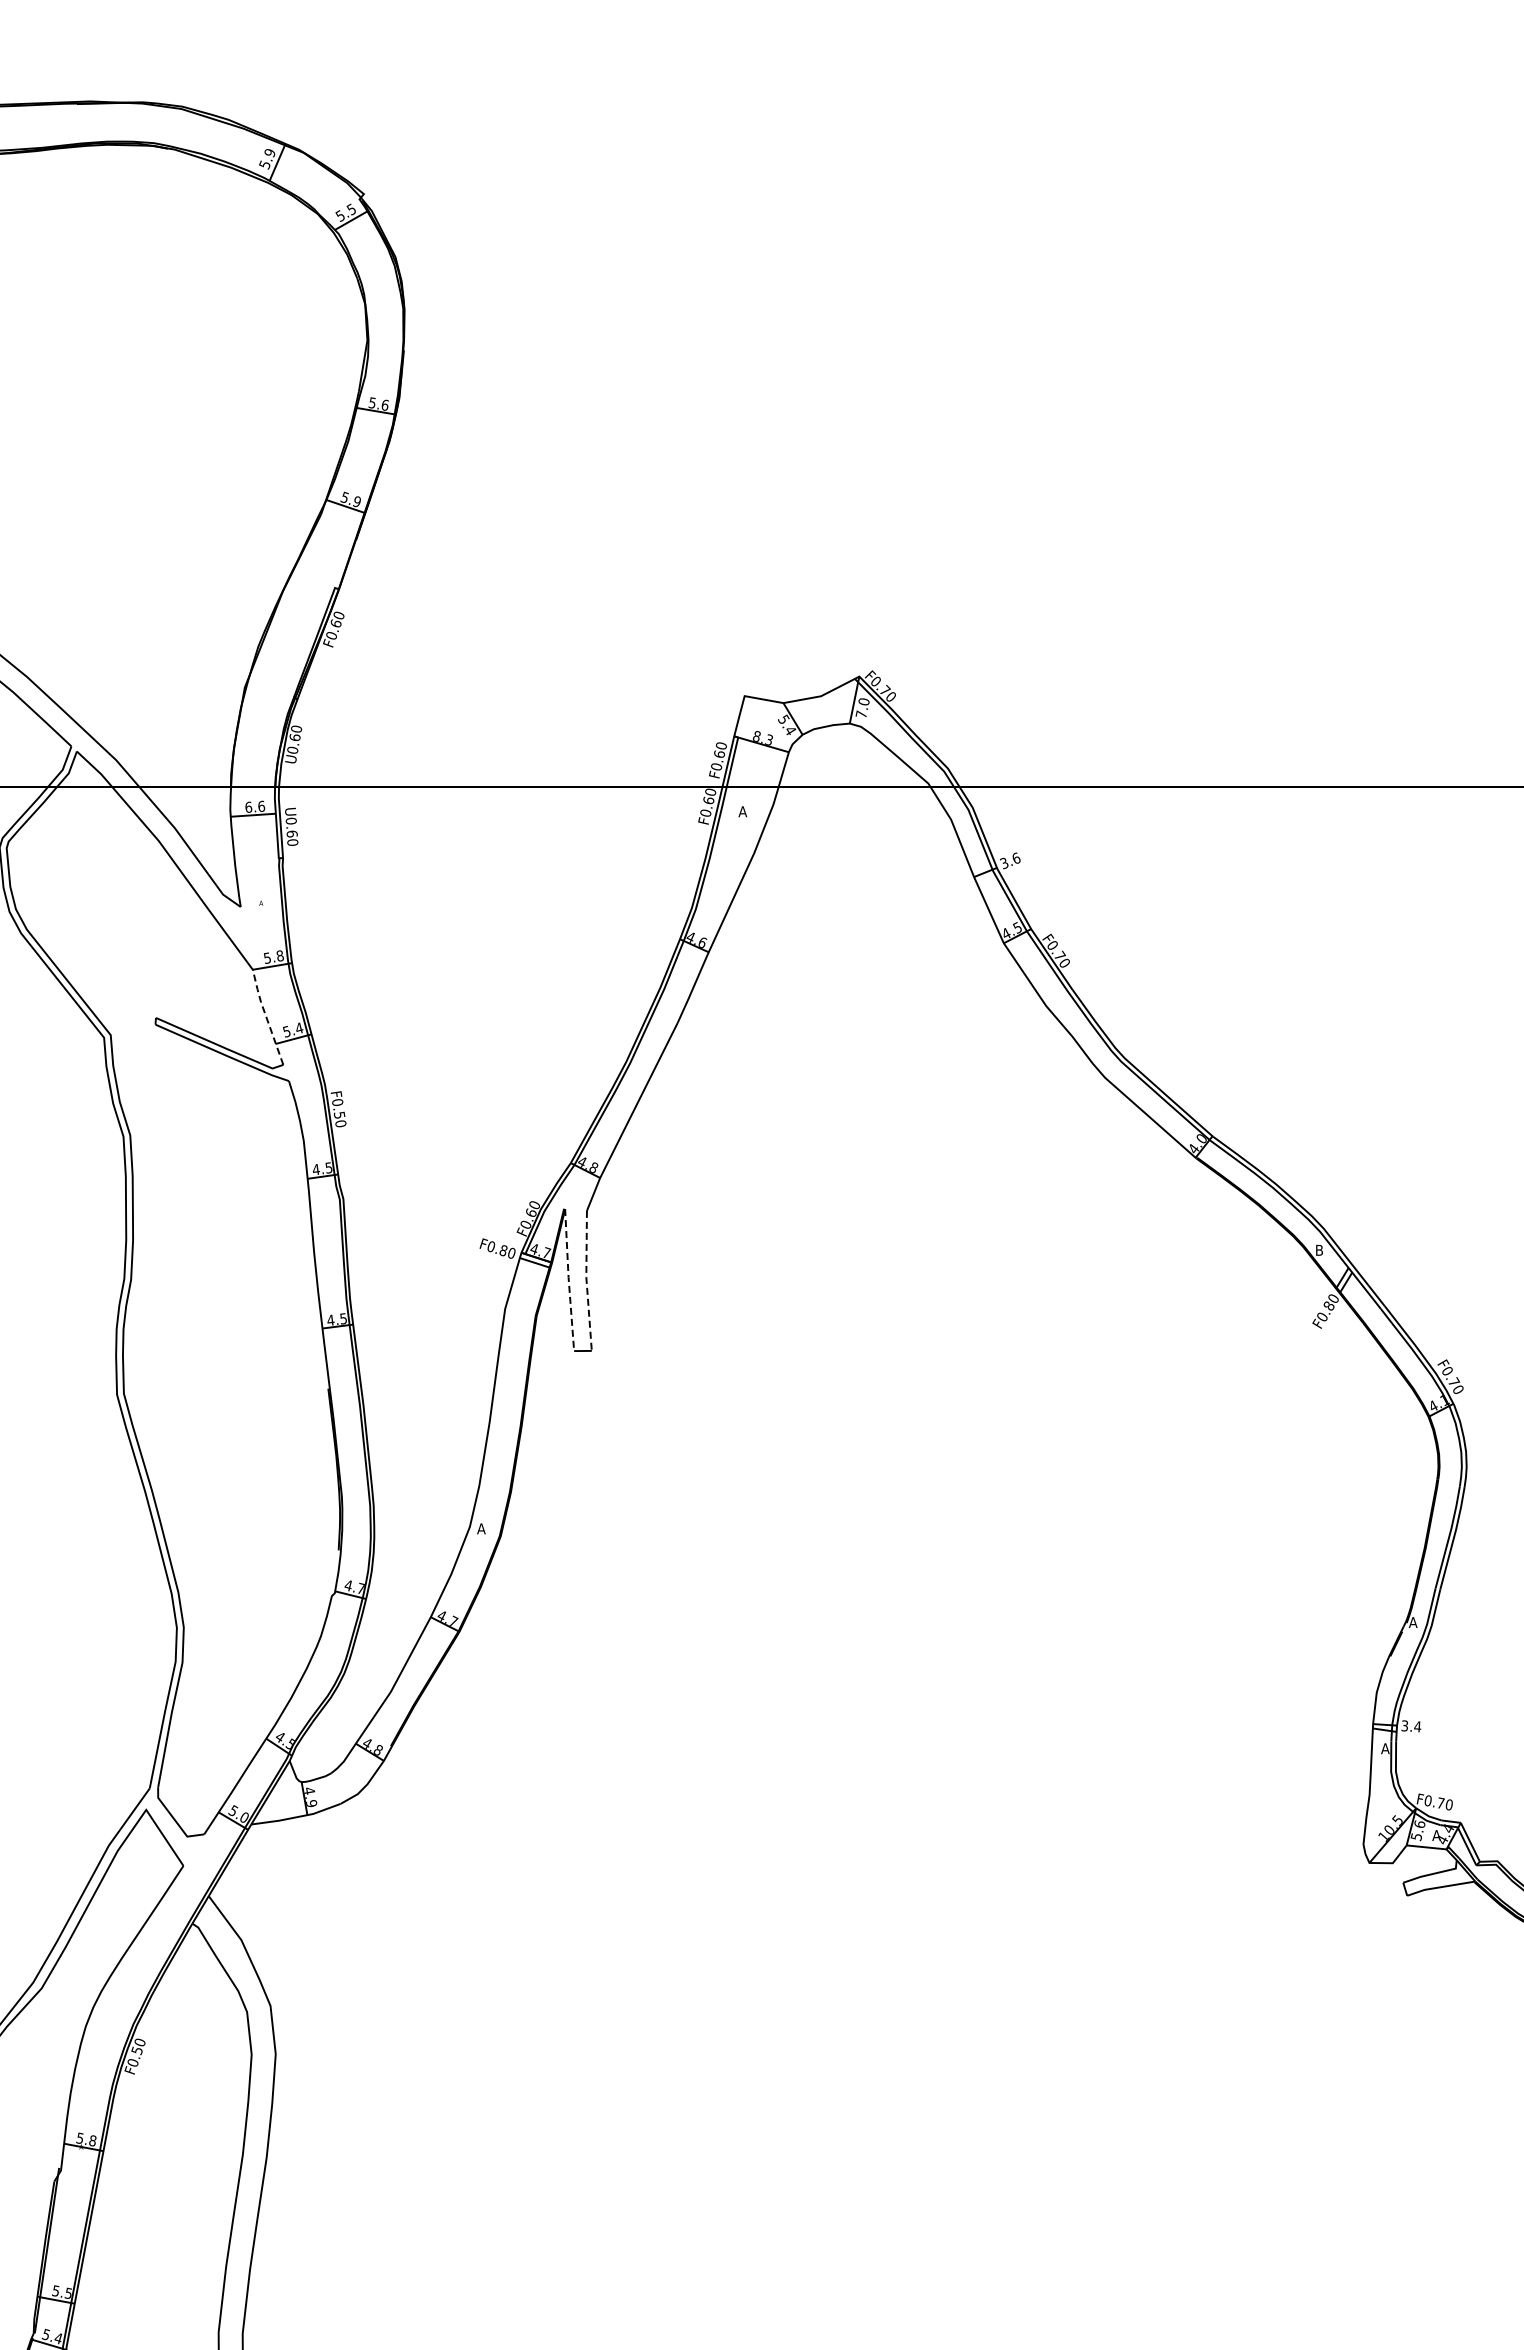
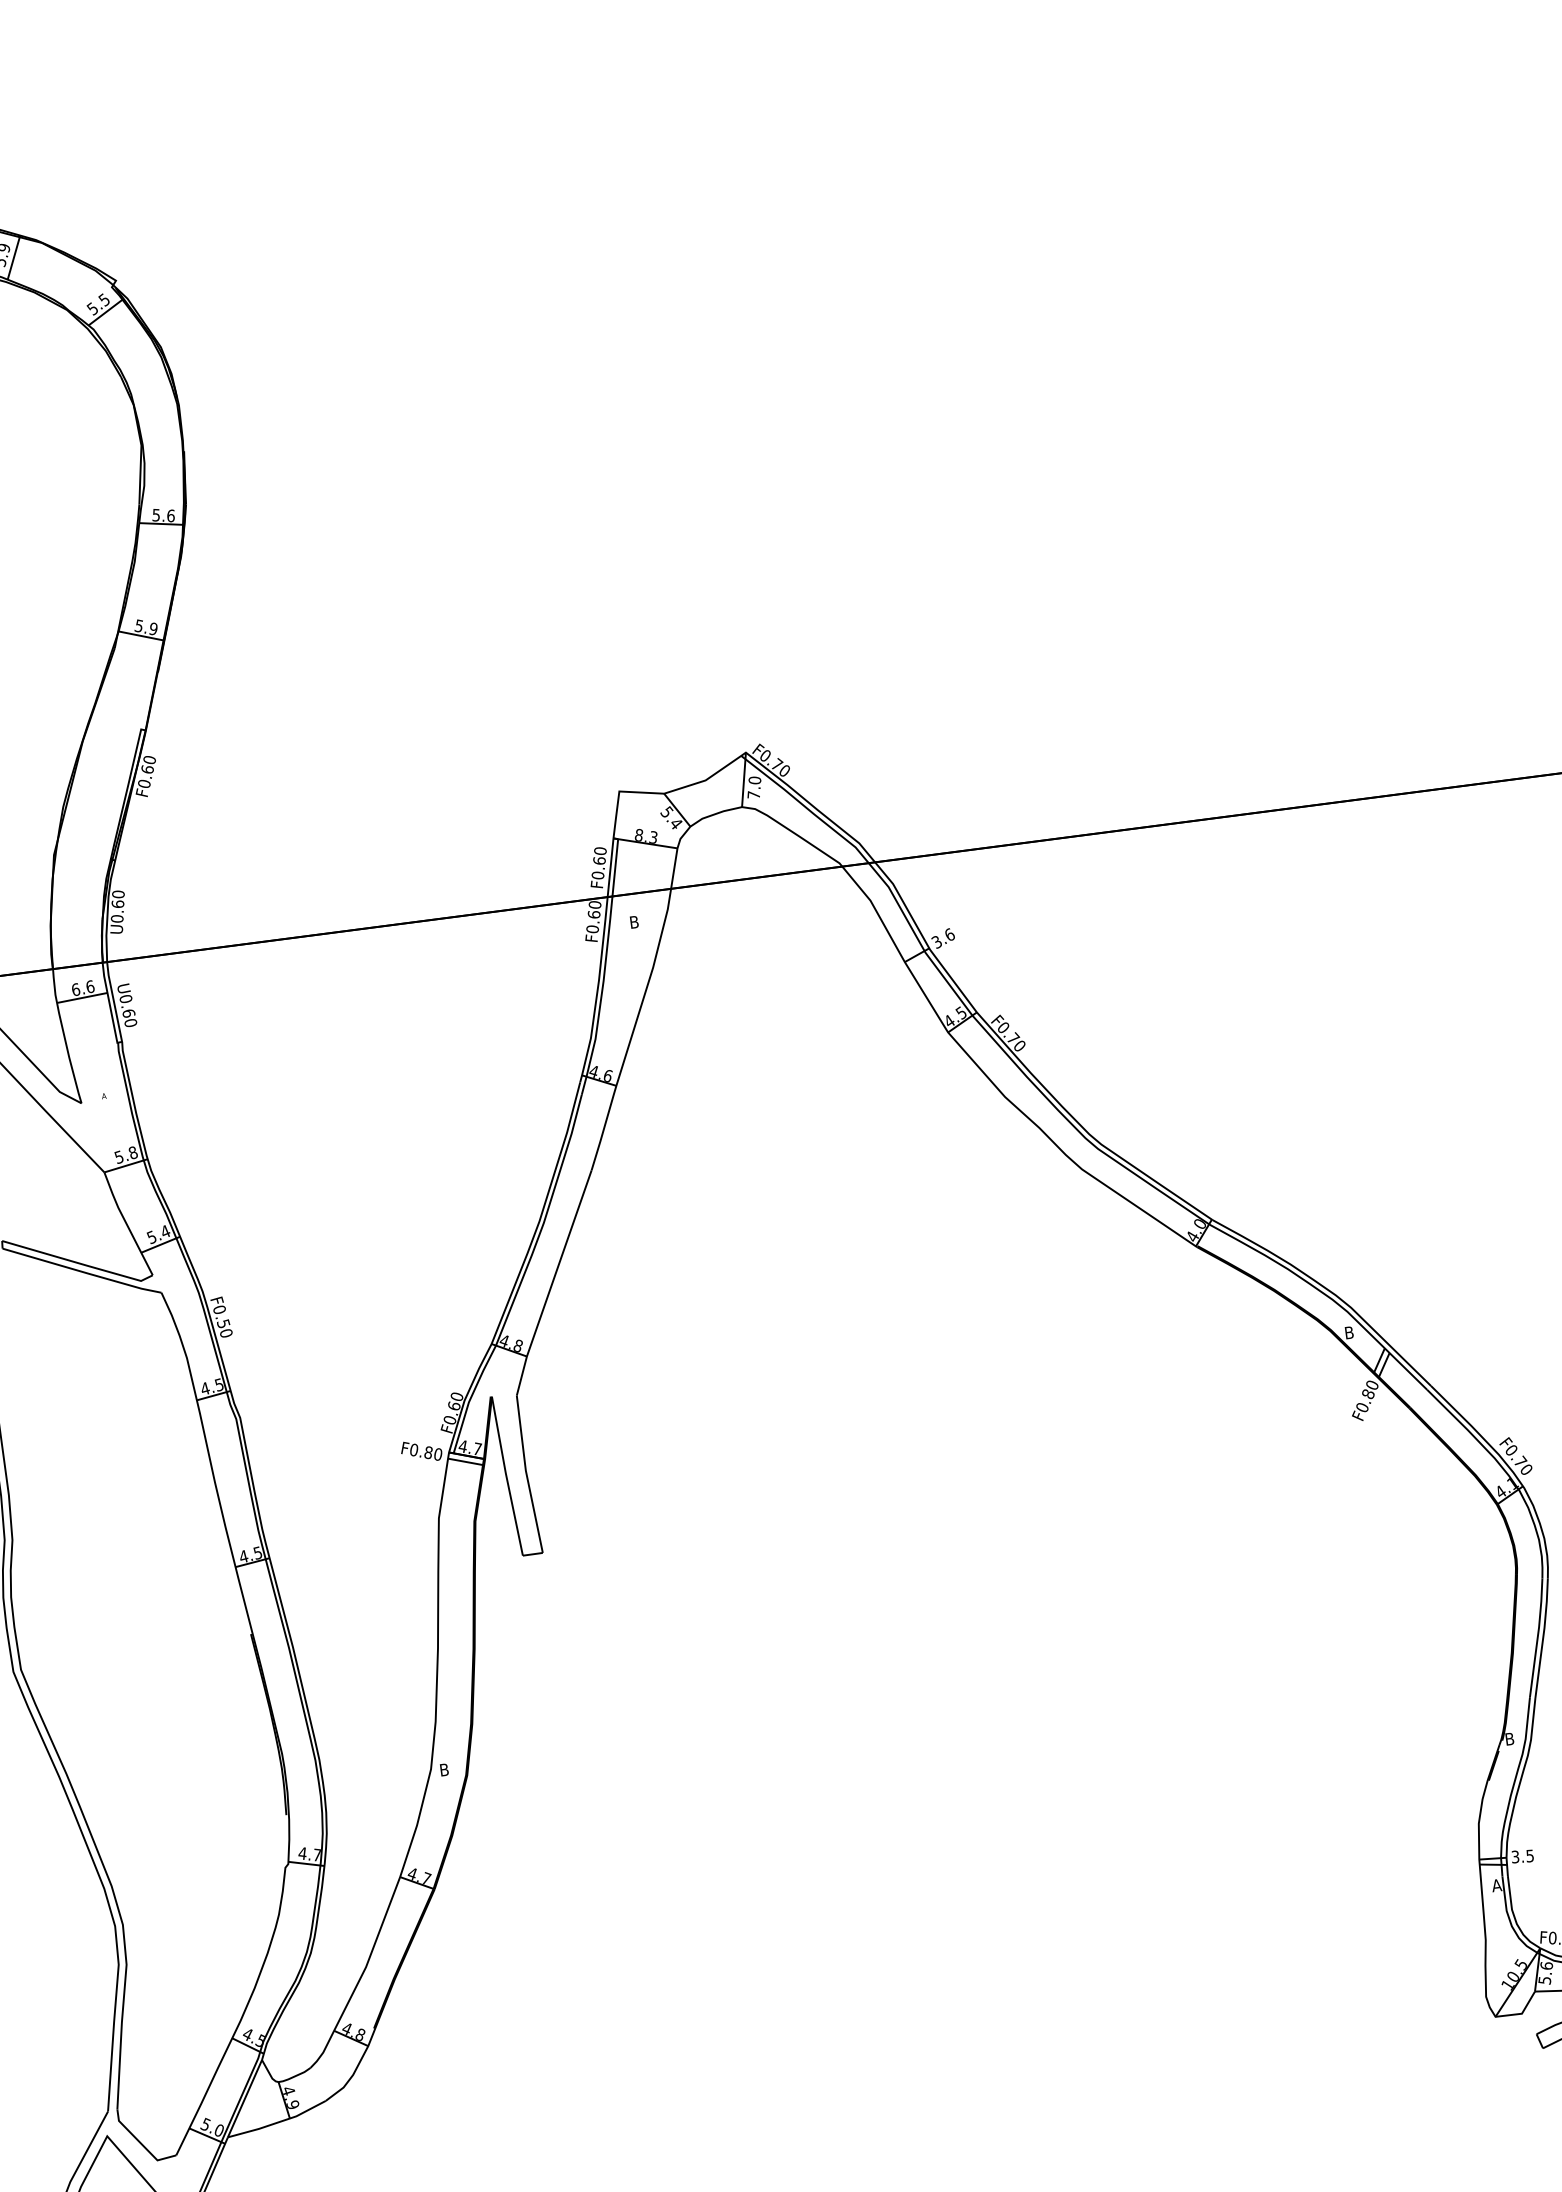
text: (742, 811) -> (633, 922), A -> B
line: (266, 1016) -> (126, 1223), dashed -> solid
line: (568, 1279) -> (506, 1475), dashed -> solid
line: (586, 1280) -> (526, 1474), dashed -> solid
text: (481, 1528) -> (444, 1769), A -> B
text: (1413, 1622) -> (1510, 1738), A -> B
text: (1417, 1726) -> (1529, 1855), 3.4 -> 3.5

